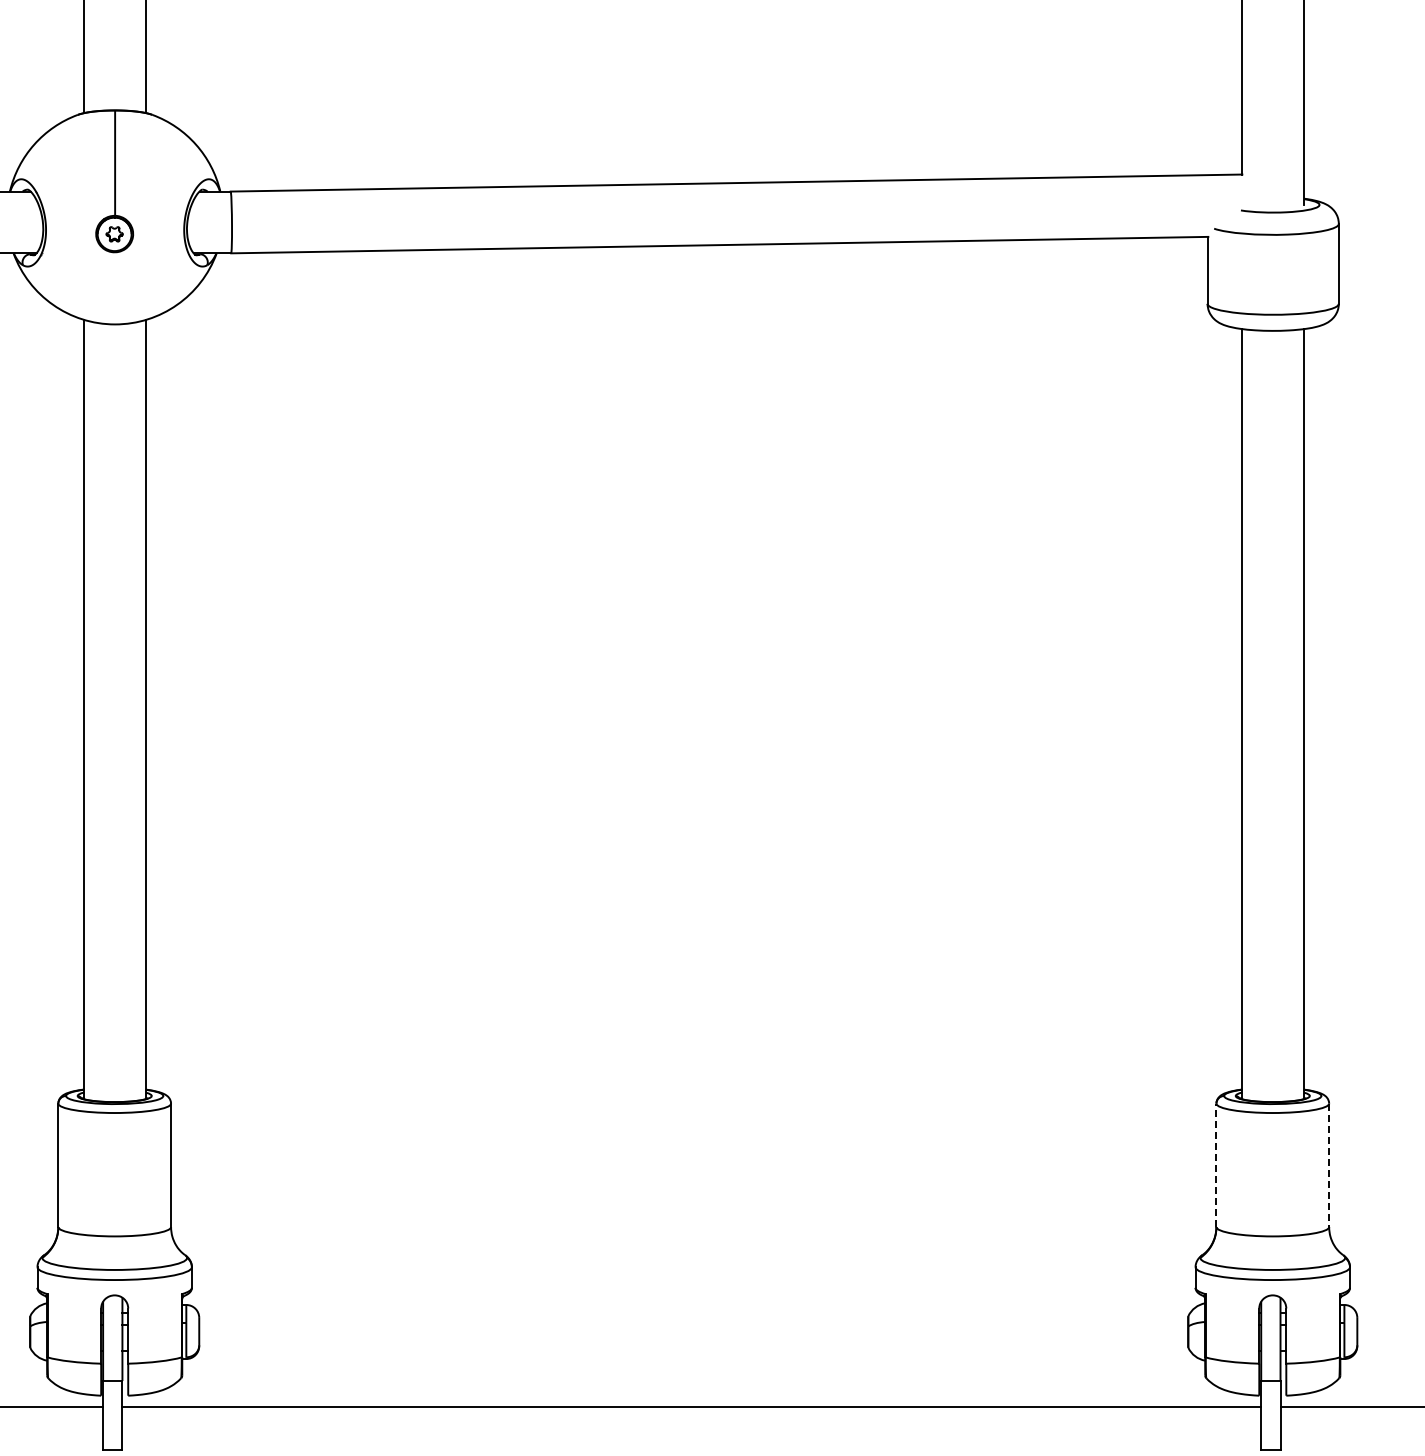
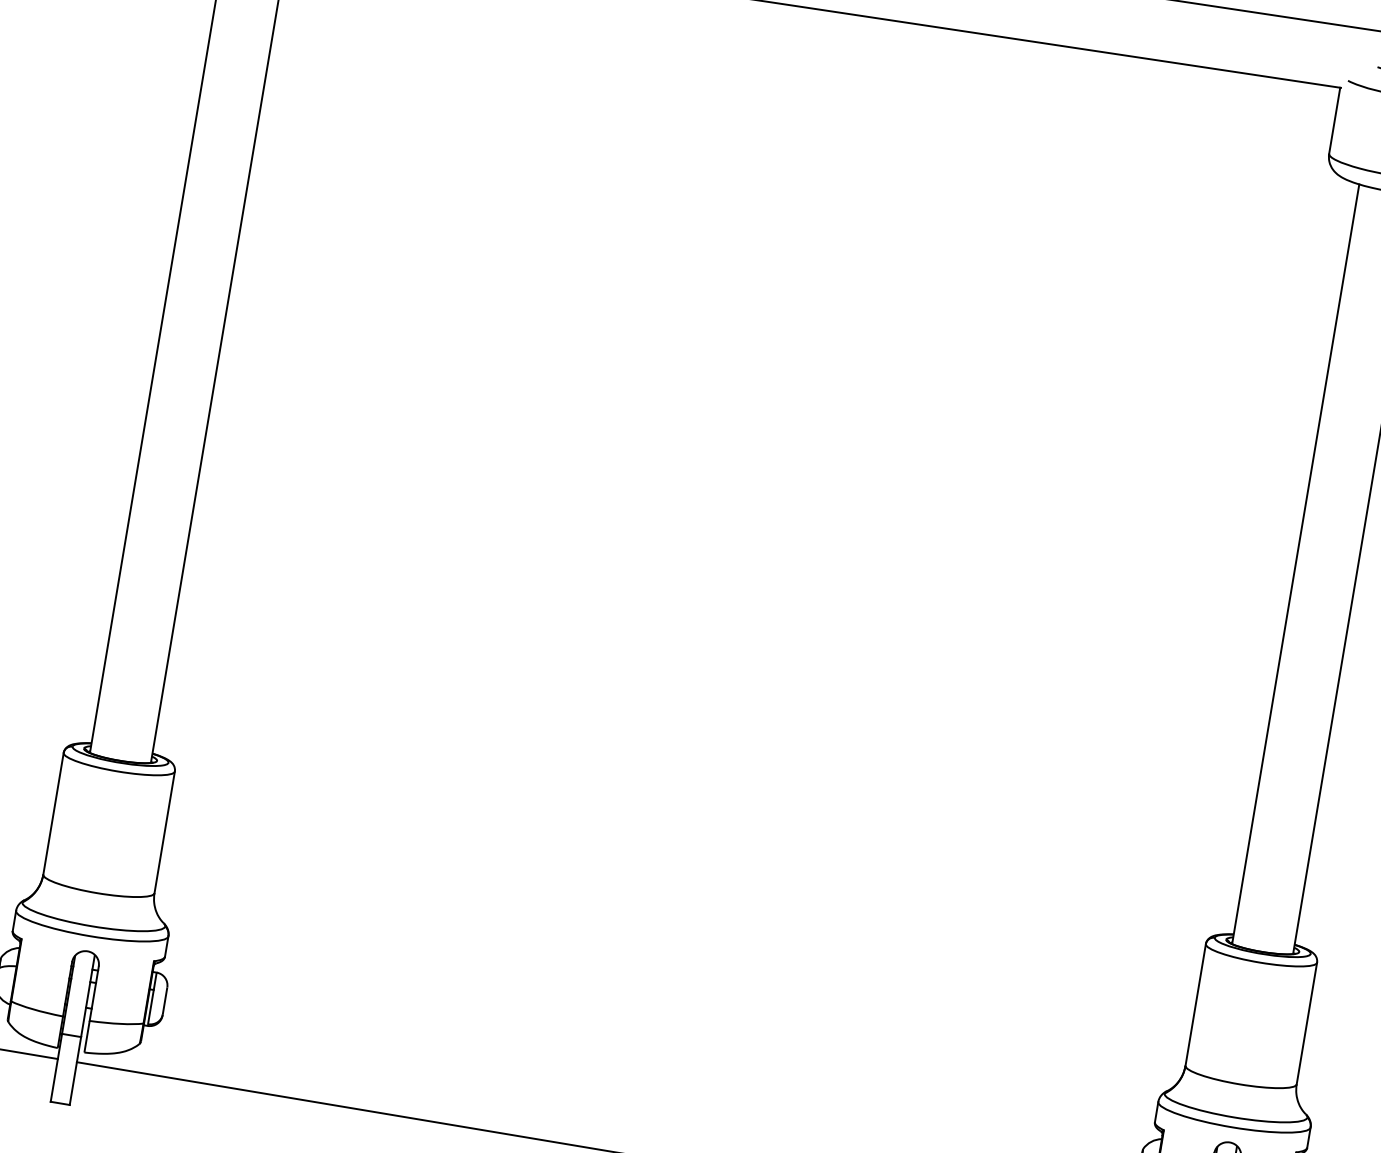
line: (1216, 1165) -> (1195, 1005), dashed -> solid
line: (1329, 1165) -> (1307, 1023), dashed -> solid

